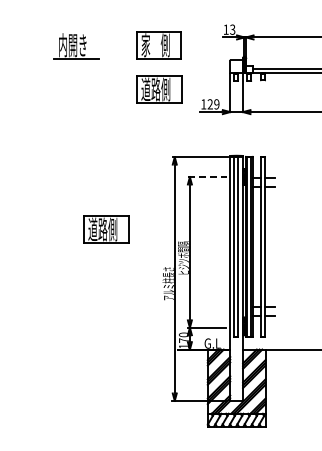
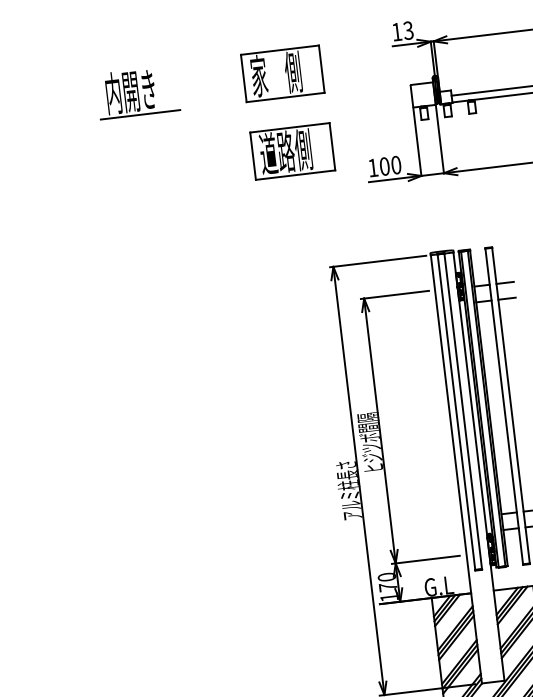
text: (213, 104) -> (390, 166), 129 -> 100
line: (207, 177) -> (395, 295), dashed -> solid
part: (106, 229) -> (228, 408), removed

